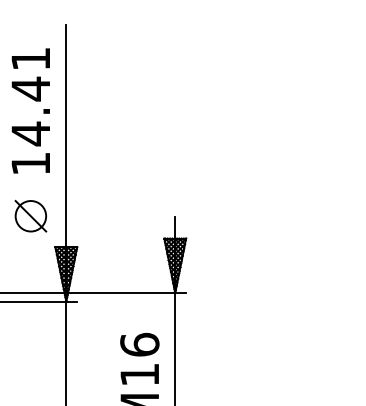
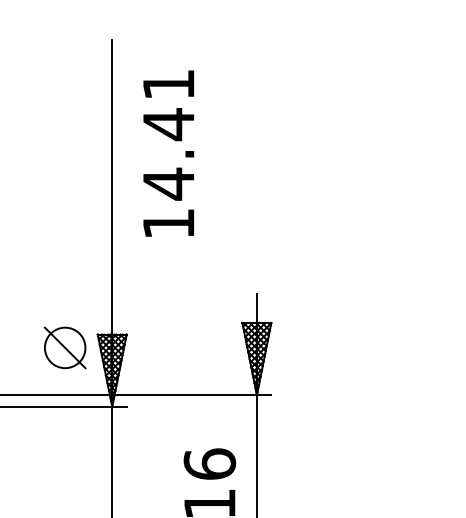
text: (30, 110) -> (168, 152), moved
part: (30, 216) -> (64, 348), moved

